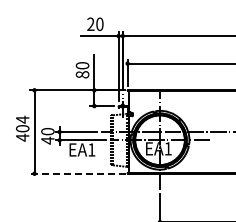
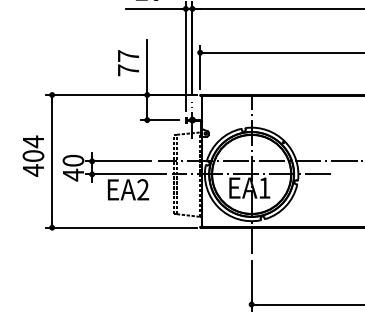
text: (82, 70) -> (128, 63), 80 -> 77
text: (91, 149) -> (142, 189), EA1 -> EA2
line: (77, 173) -> (120, 227), dashed -> solid

